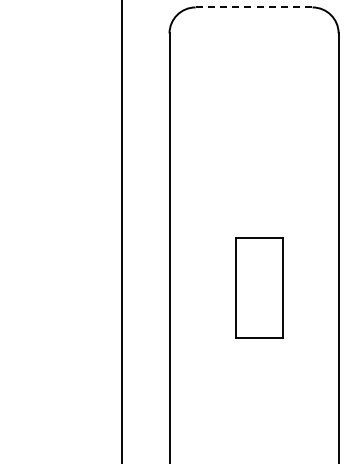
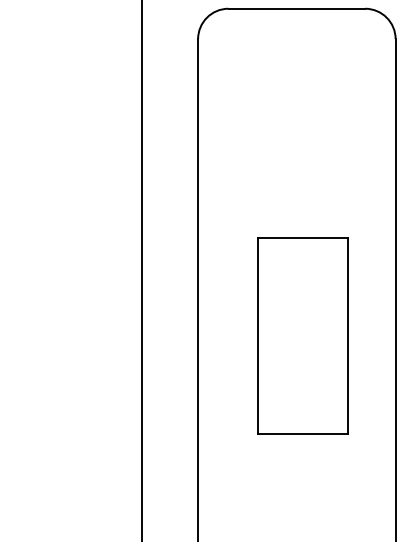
line: (254, 7) -> (297, 8), dashed -> solid
part: (259, 287) -> (303, 335), size x1.67

